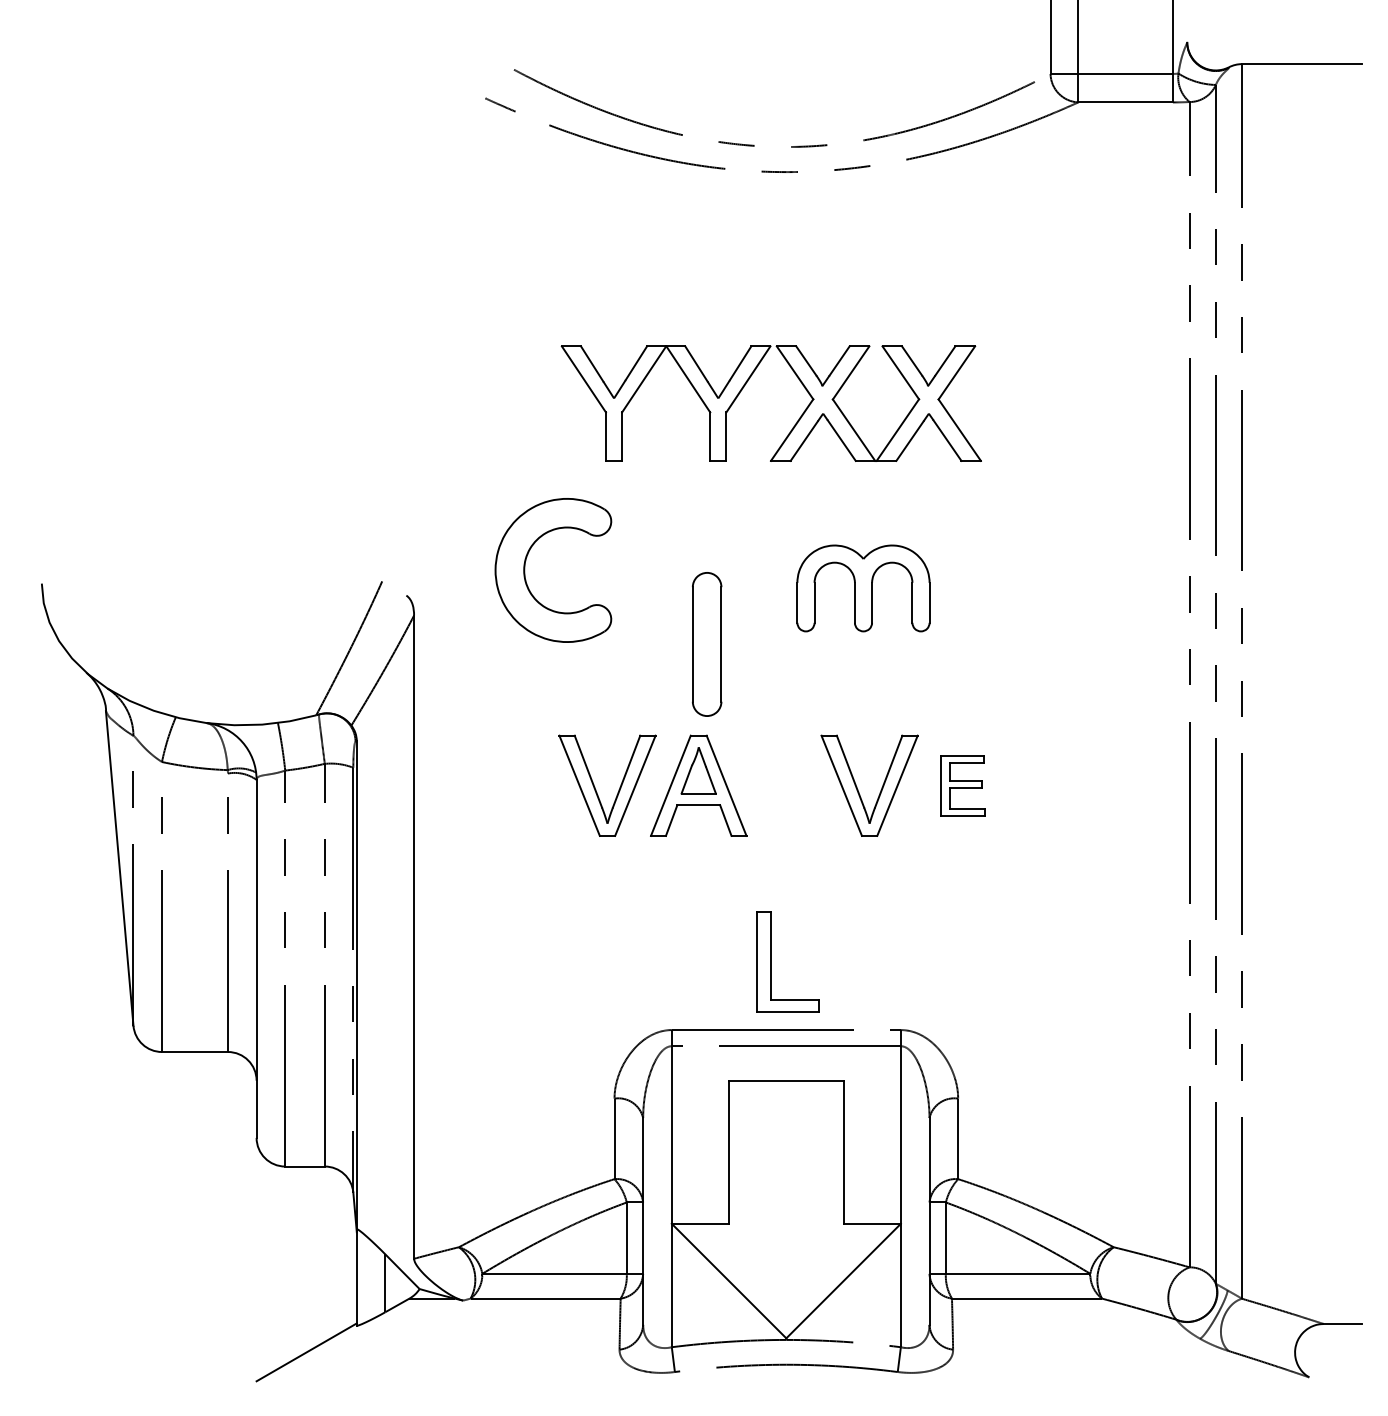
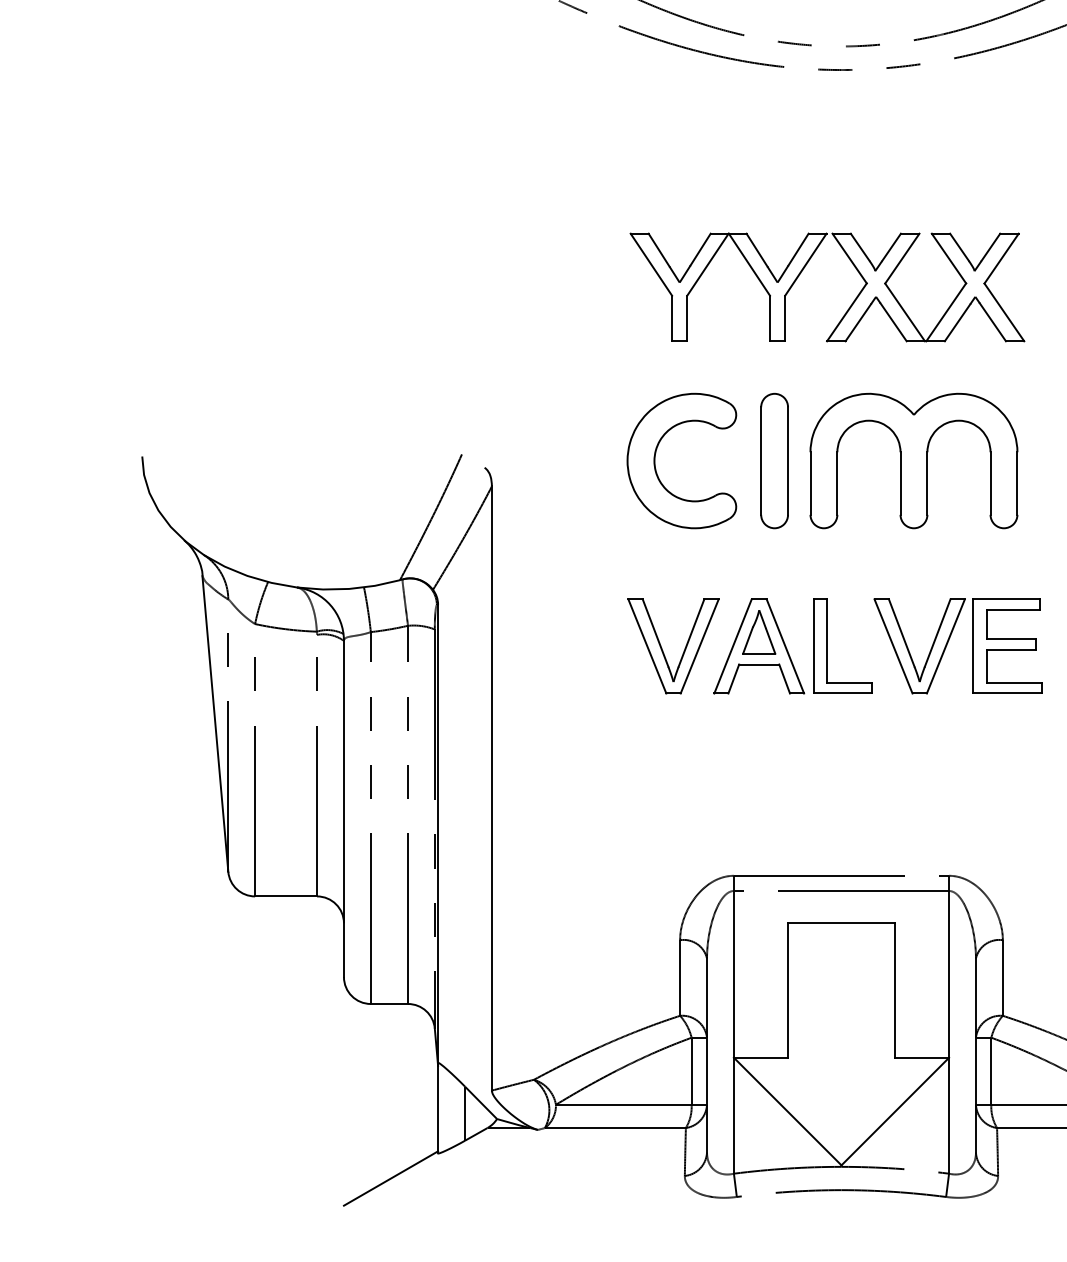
part: (525, 570) -> (655, 461), moved
part: (863, 588) -> (913, 461), size x1.67
part: (707, 644) -> (774, 461), moved
part: (963, 785) -> (1007, 646), size x1.67
part: (771, 961) -> (827, 646), moved

